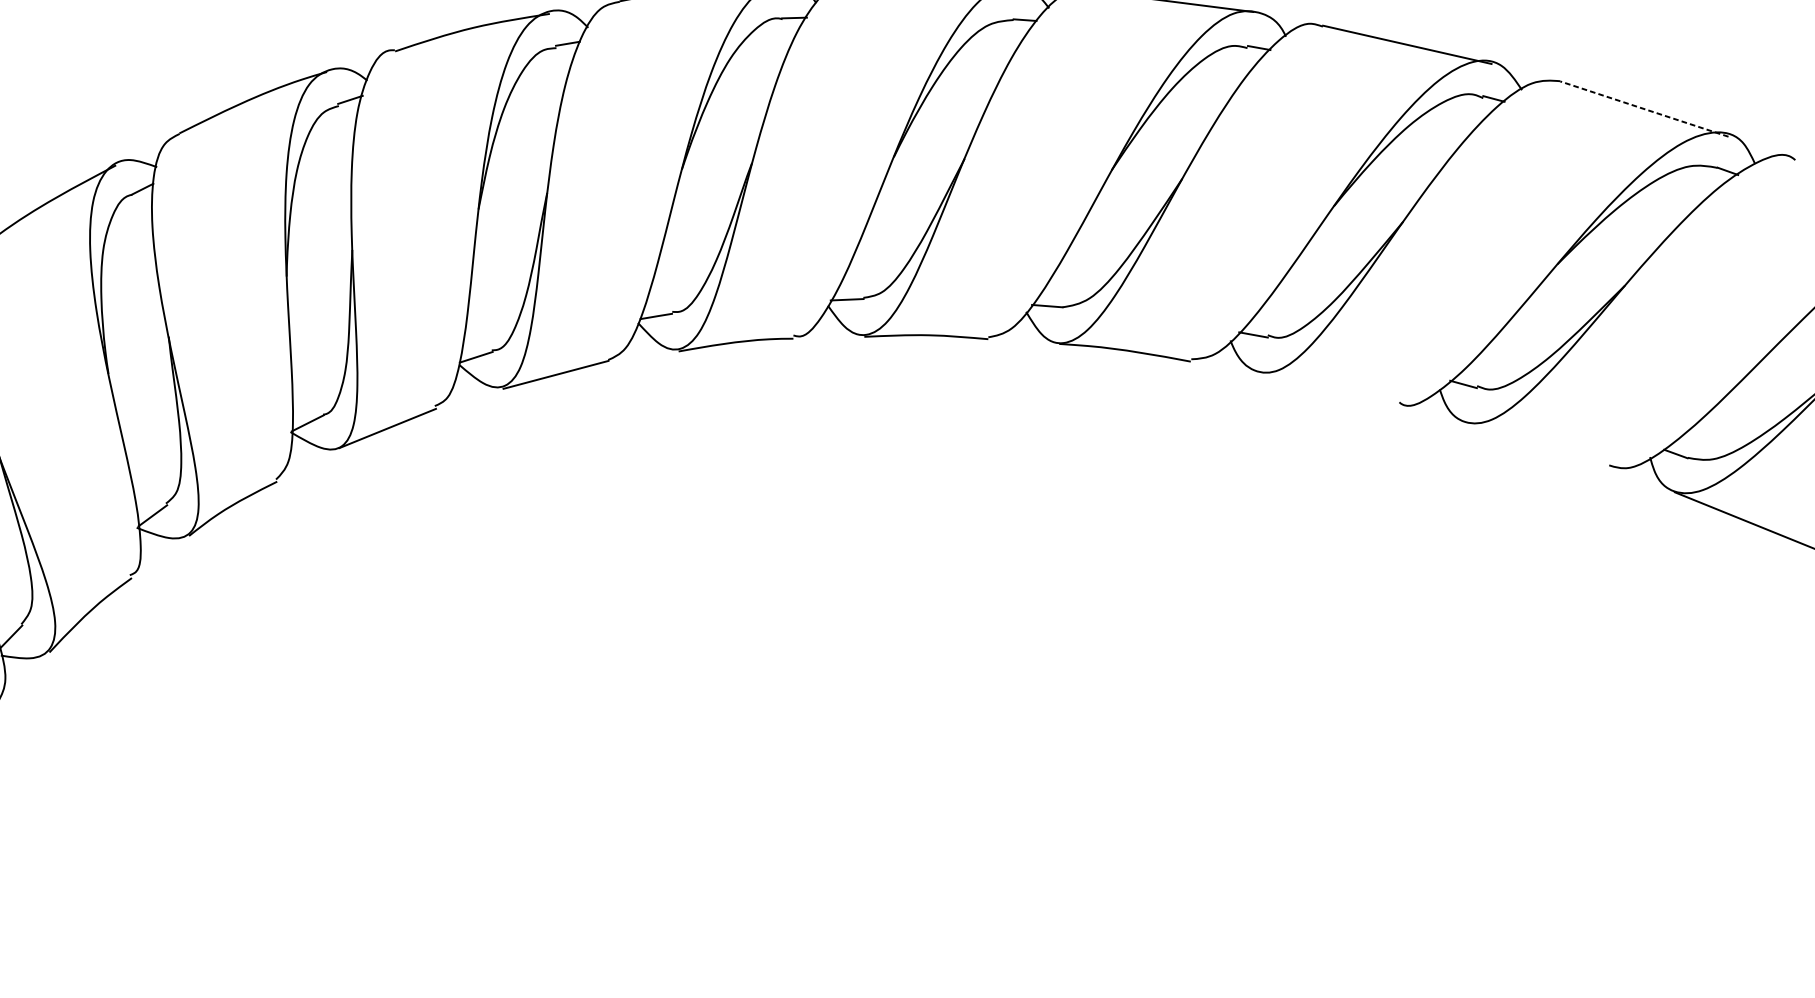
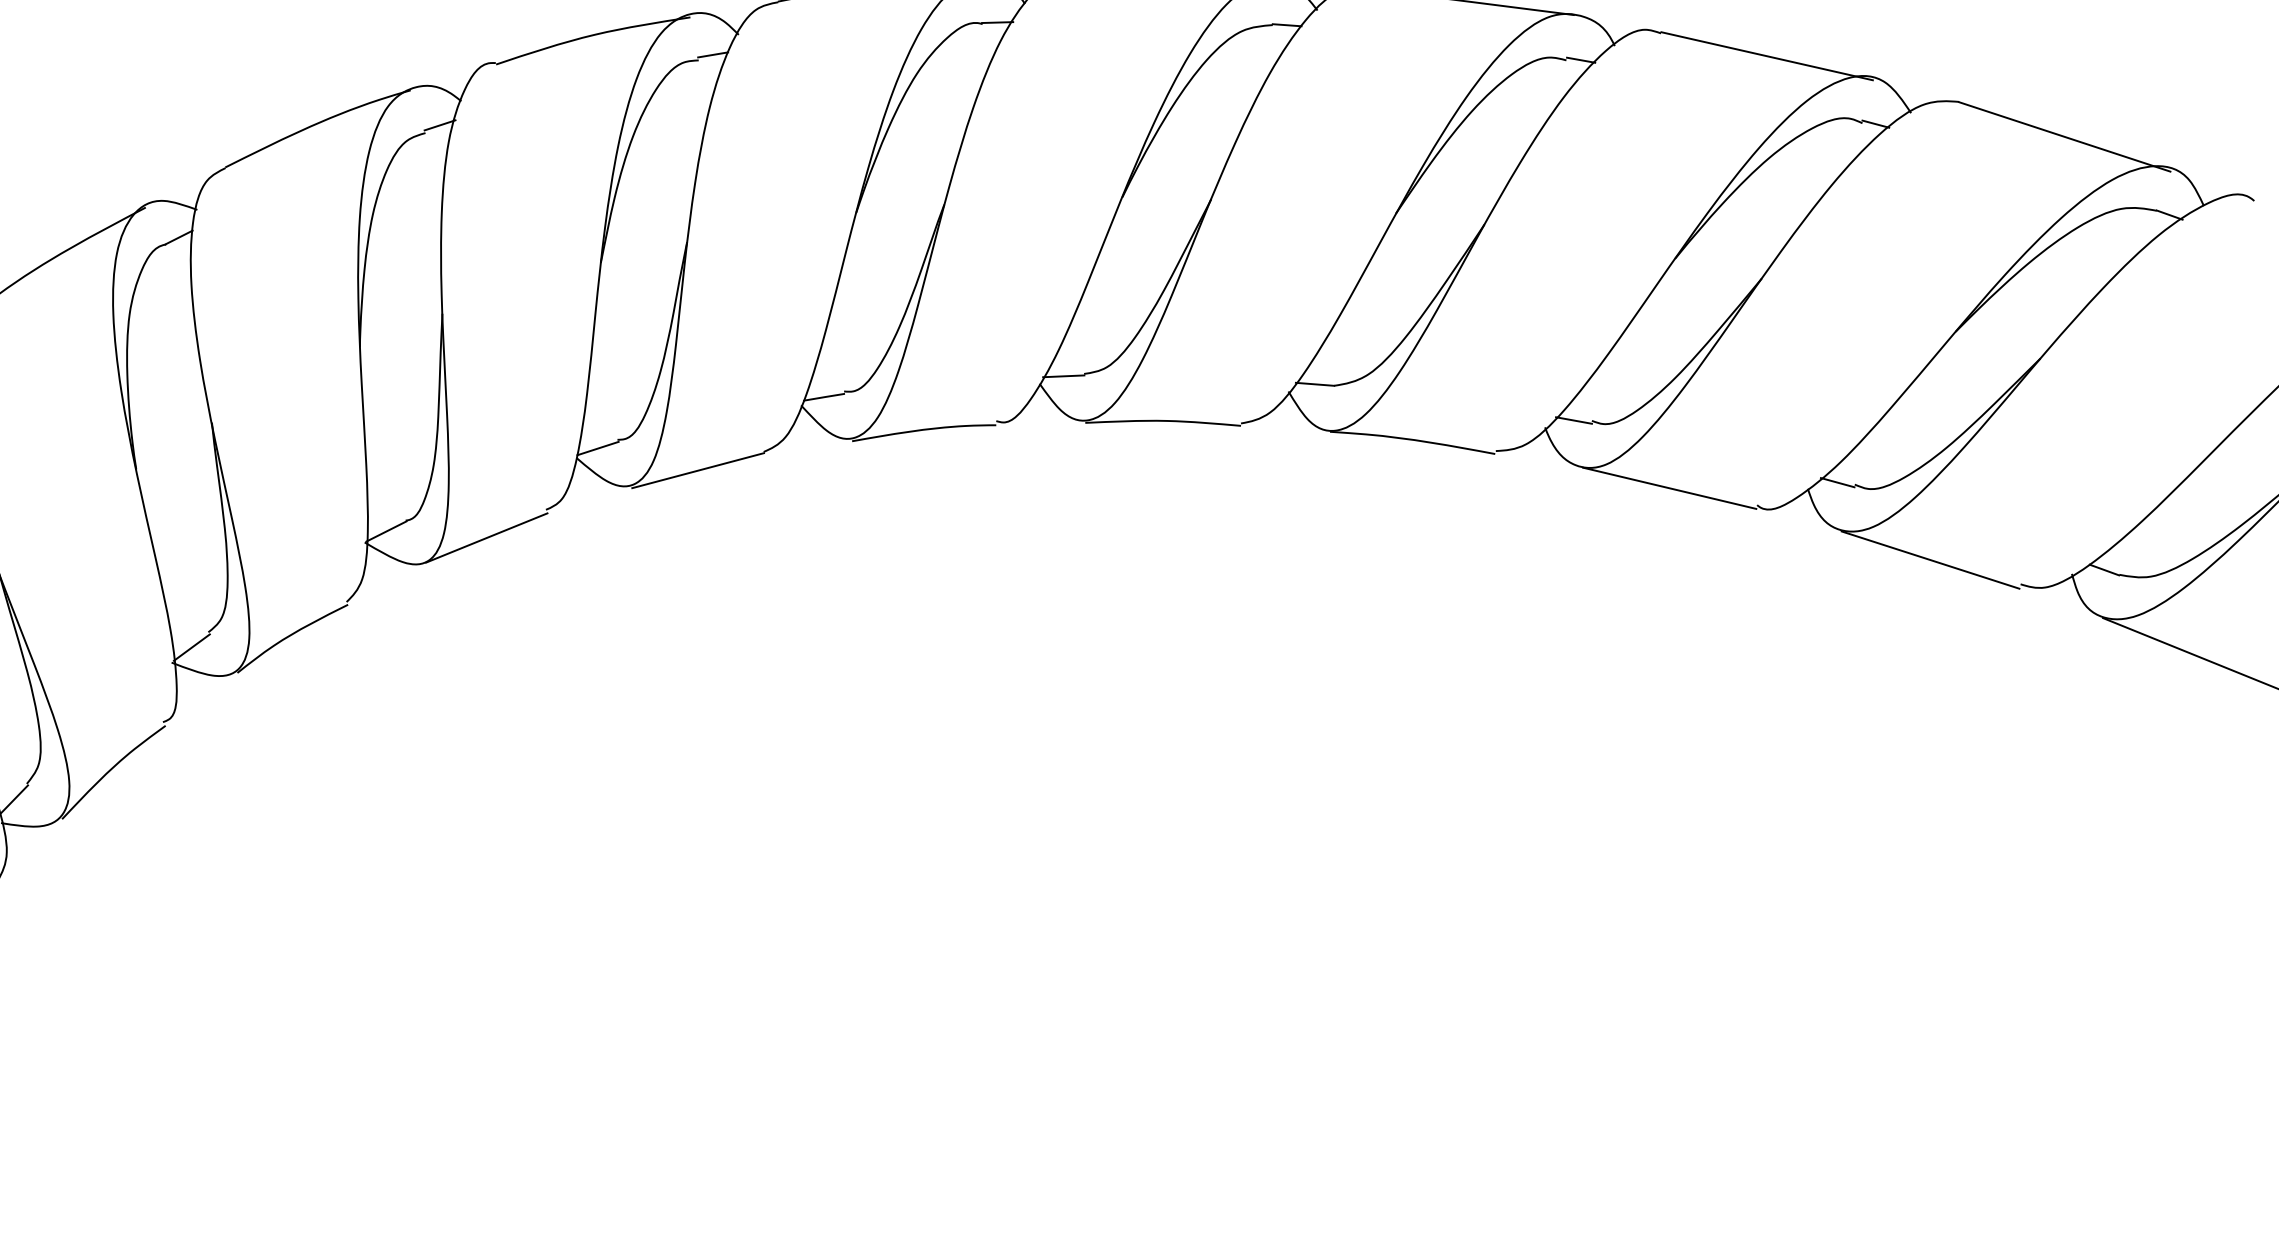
line: (1644, 108) -> (2064, 136), dashed -> solid
line: (1329, 388) -> (1669, 487), added
line: (1537, 445) -> (1930, 559), added

